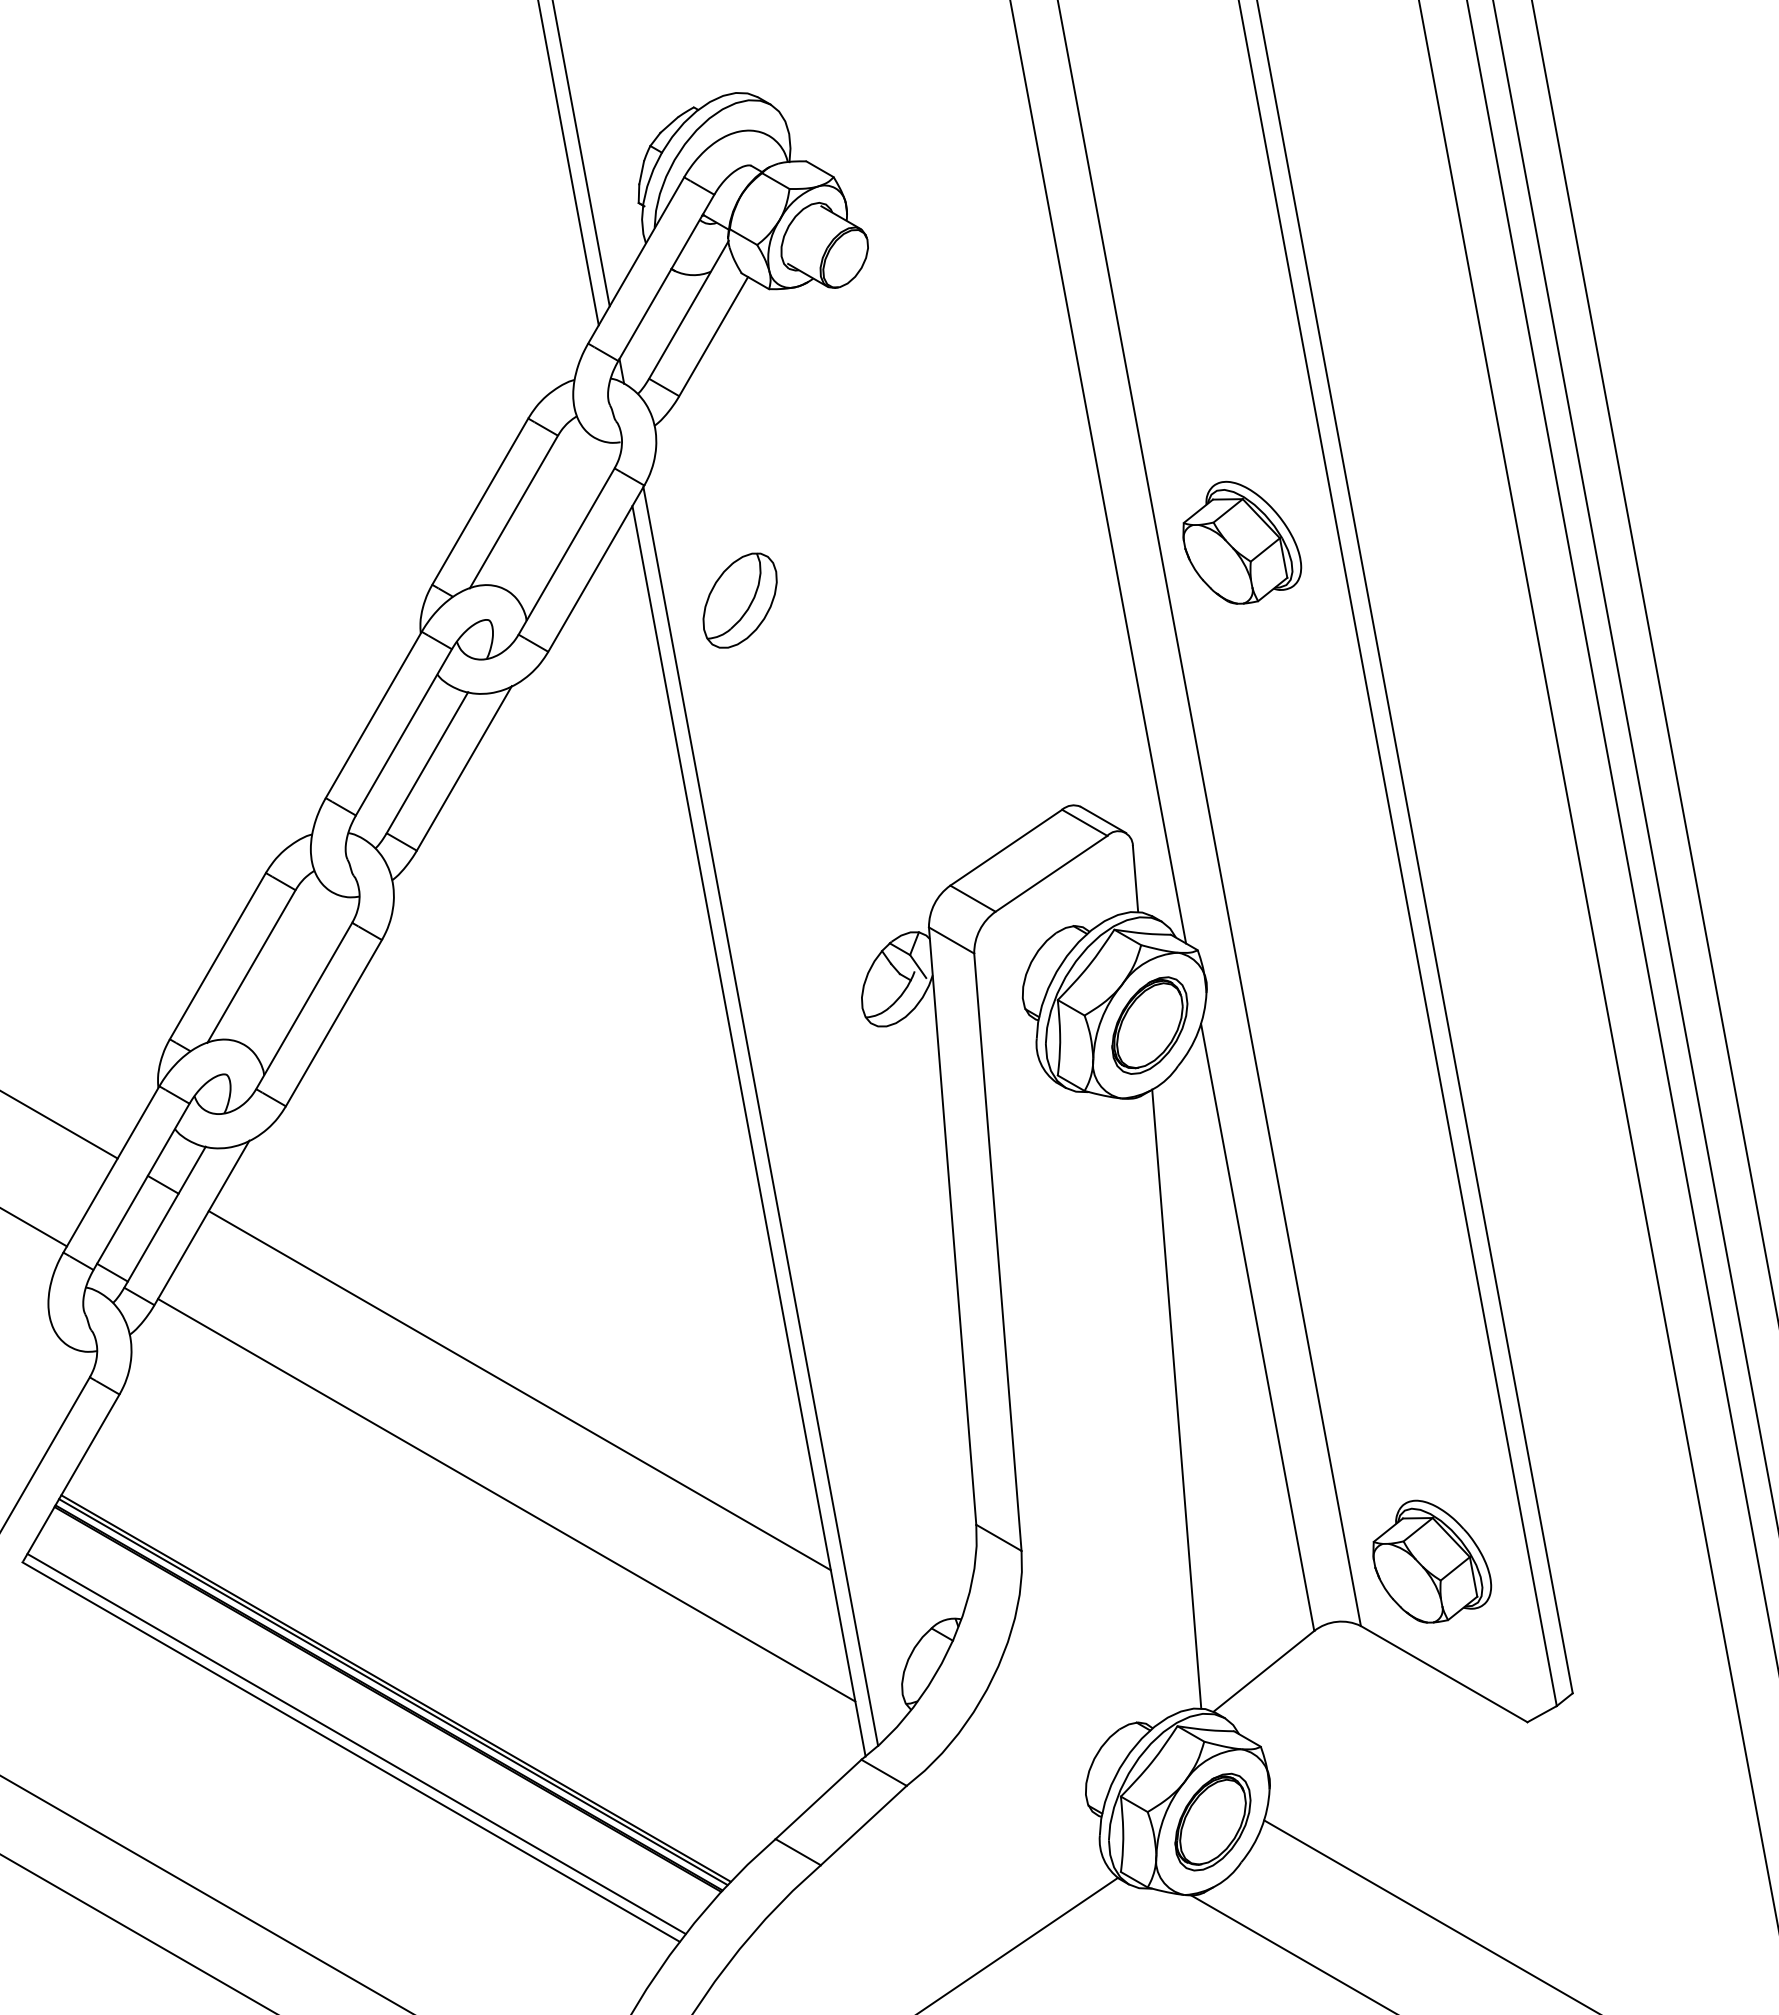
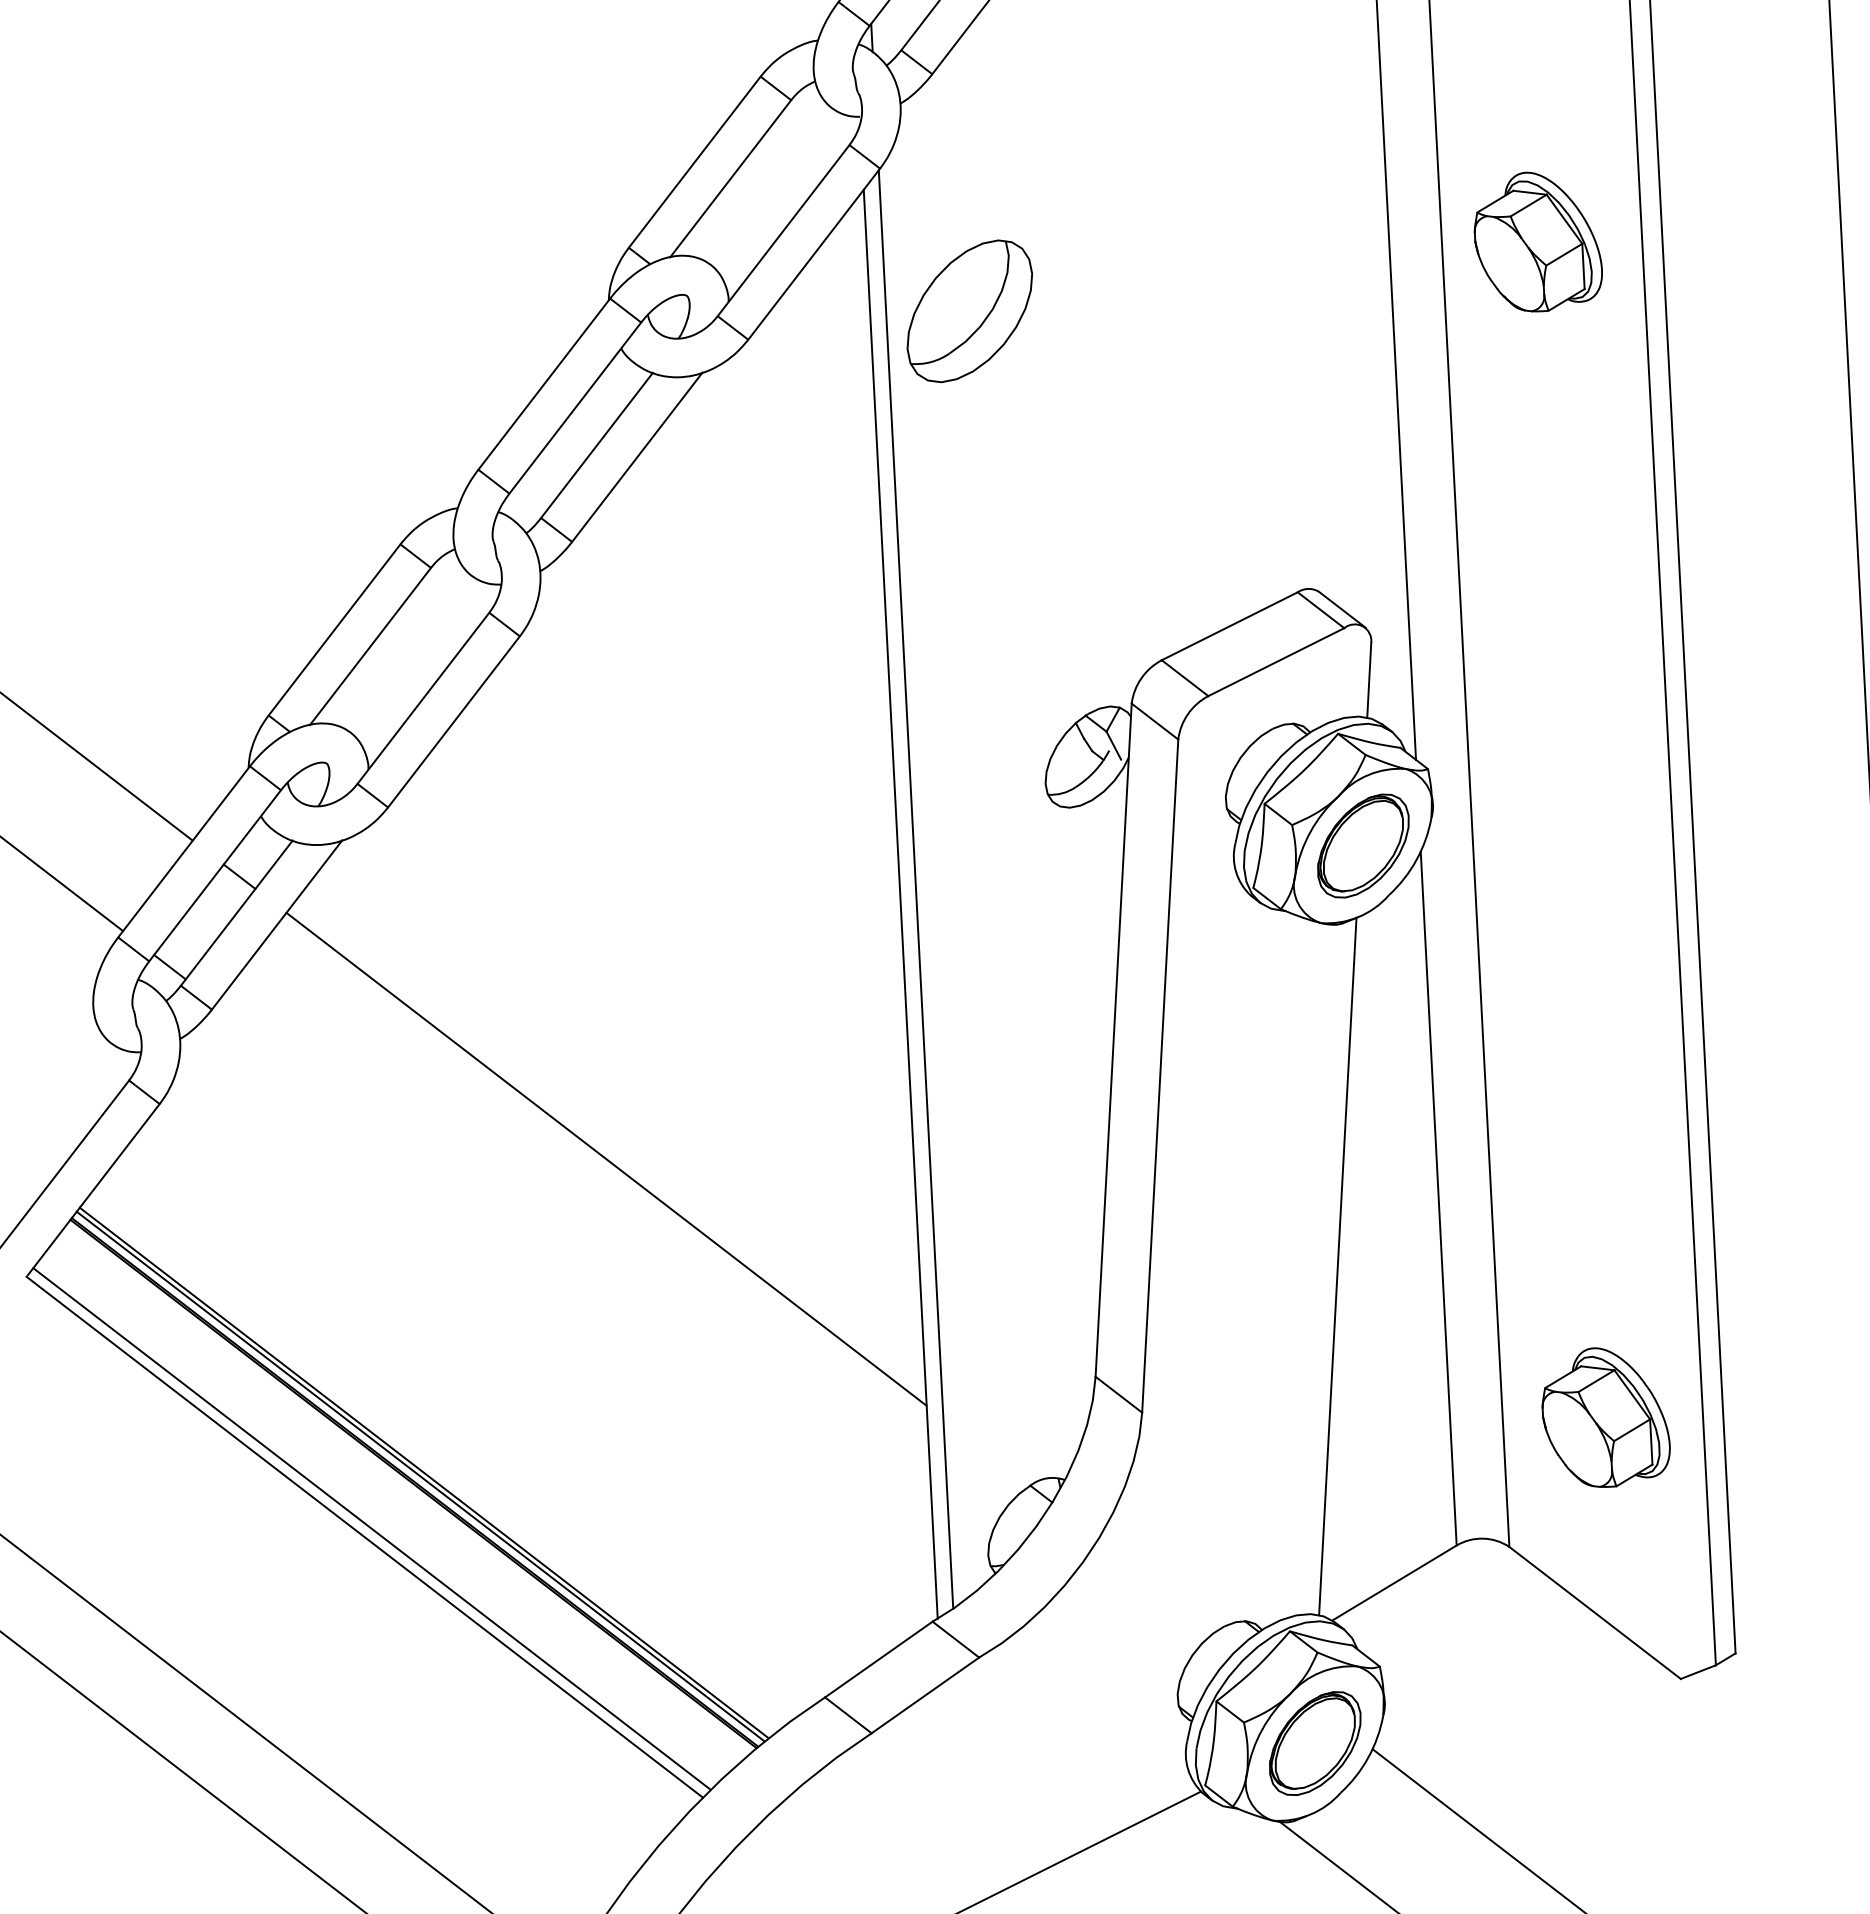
part: (1242, 542) -> (1539, 242), moved
part: (739, 600) -> (969, 310), size x1.4
line: (506, 1499) -> (575, 1278), removed
part: (1432, 1561) -> (1607, 1418), moved

